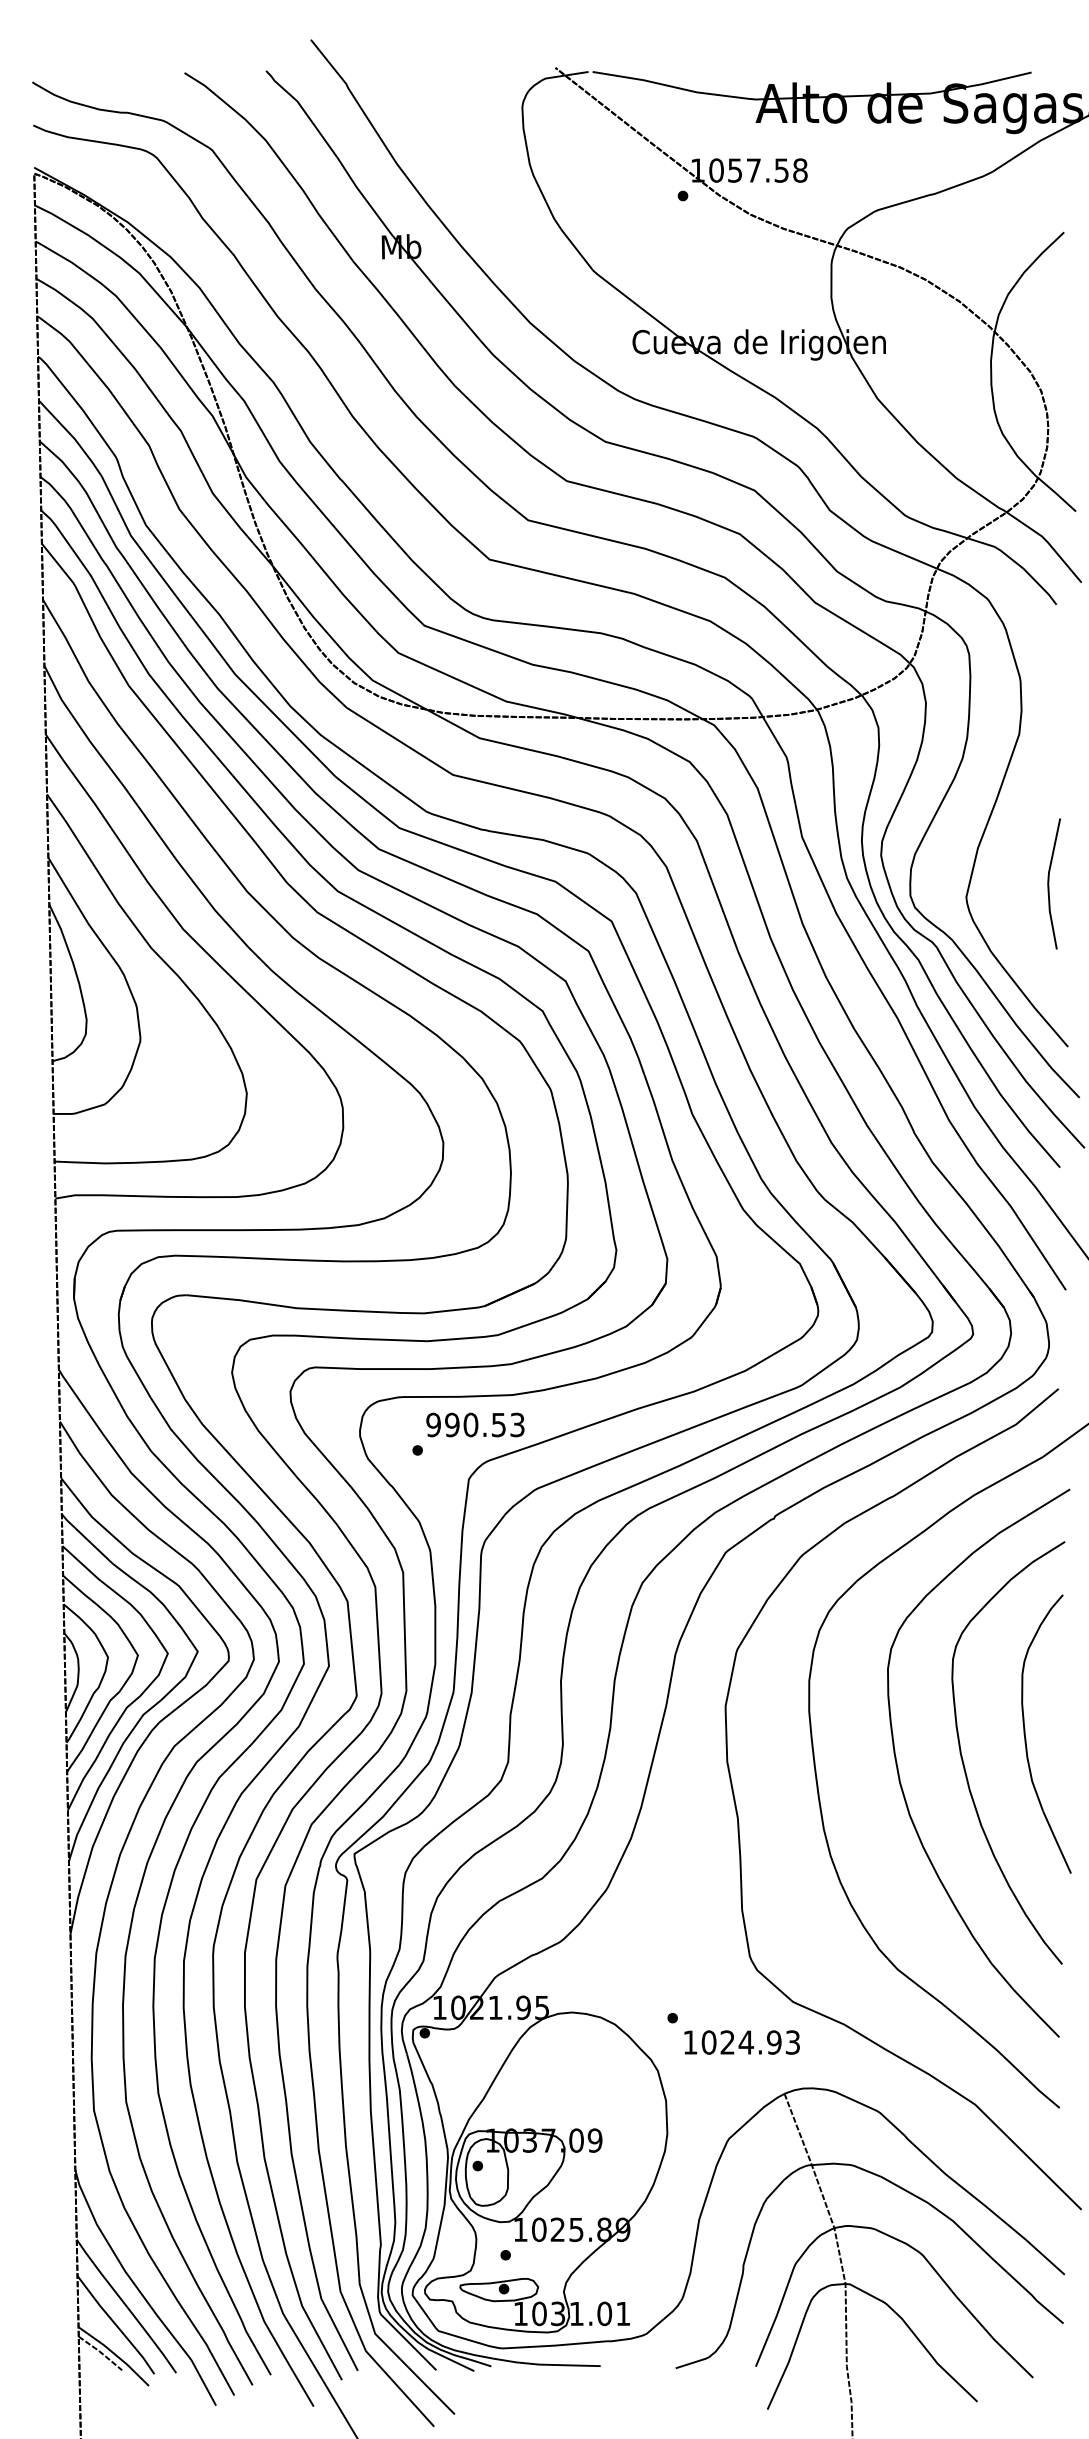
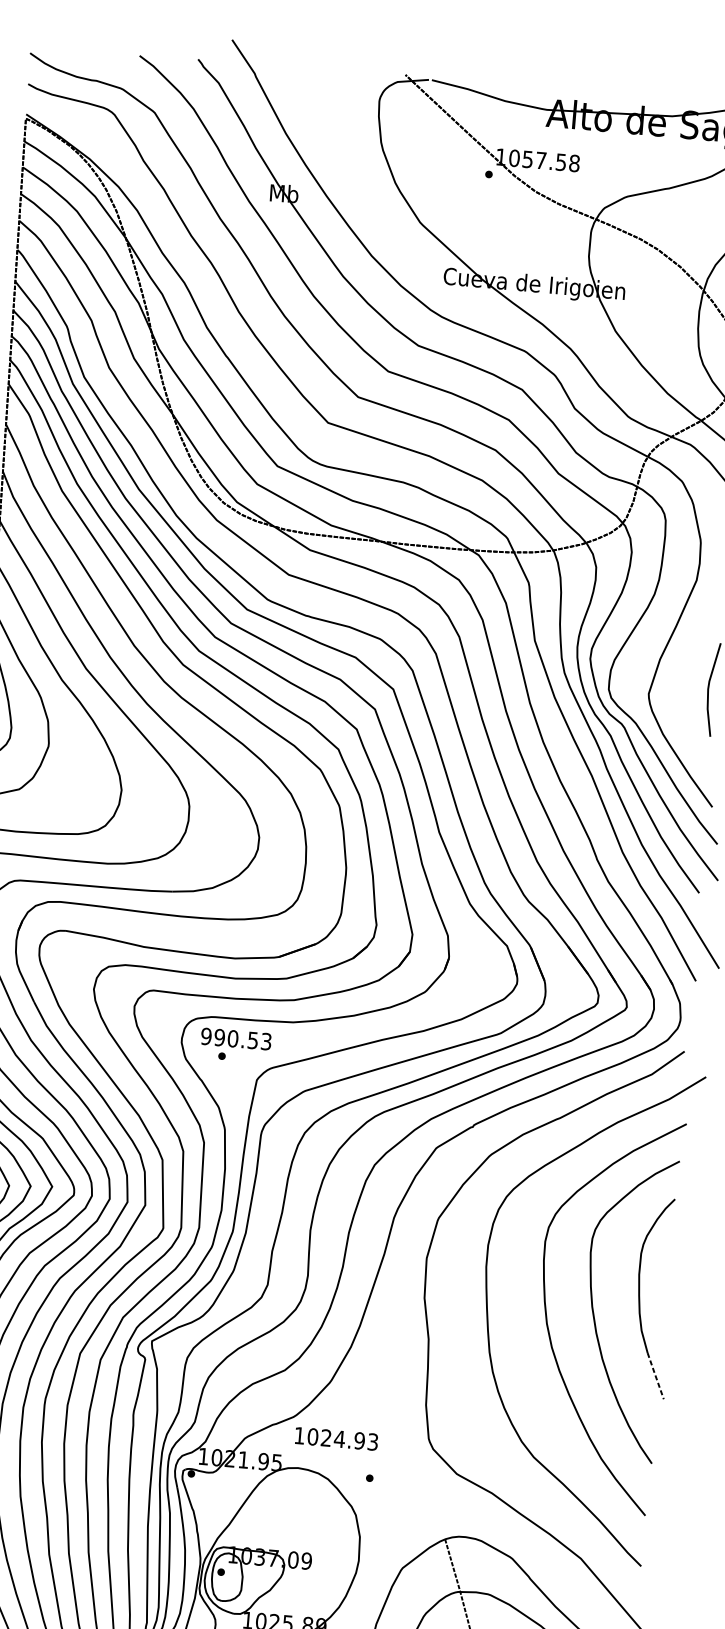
text: (475, 1424) -> (236, 1038), moved
line: (1057, 1842) -> (655, 1376), solid -> dashed
text: (741, 2042) -> (336, 1438), moved

